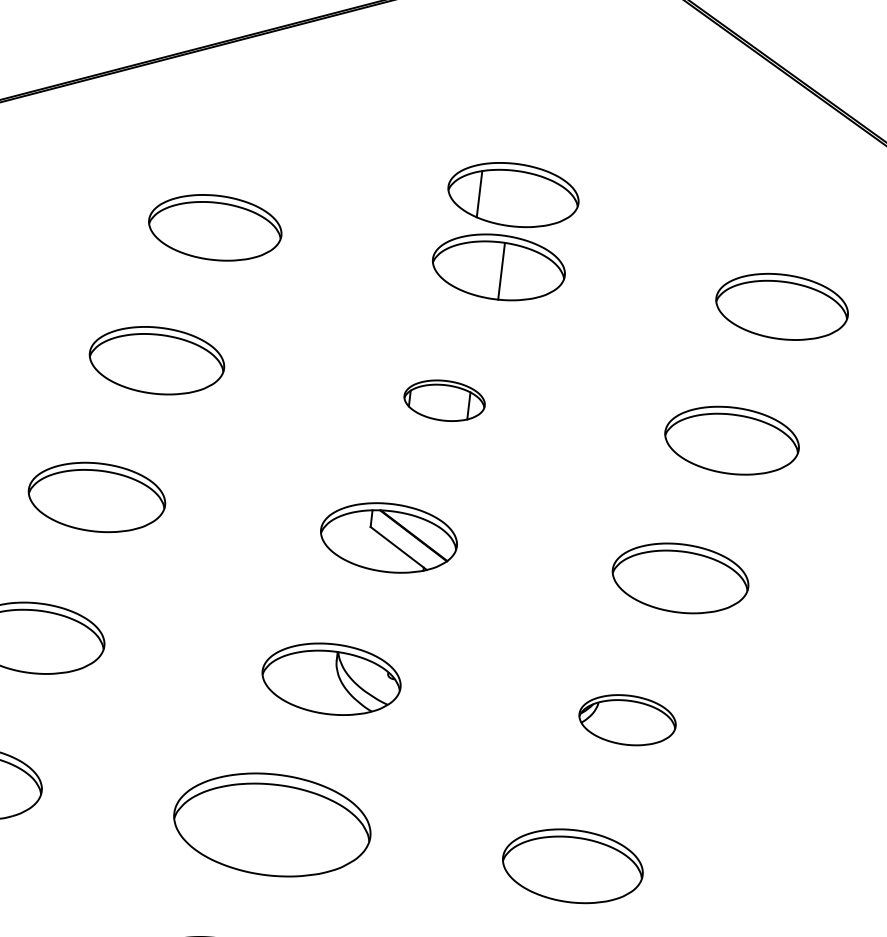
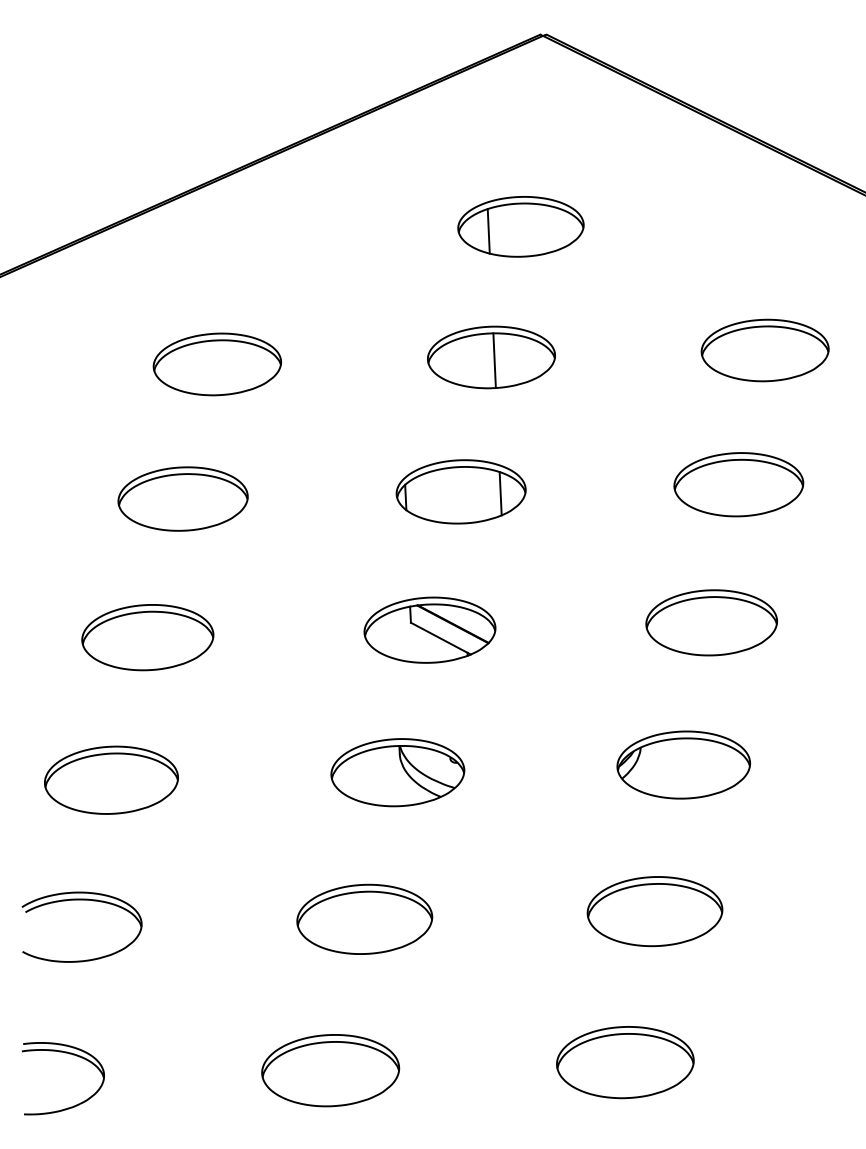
part: (513, 194) -> (520, 226), moved
part: (444, 400) -> (460, 491), size x1.67
part: (627, 719) -> (683, 764), size x1.43
part: (272, 823) -> (364, 918), size x0.71

